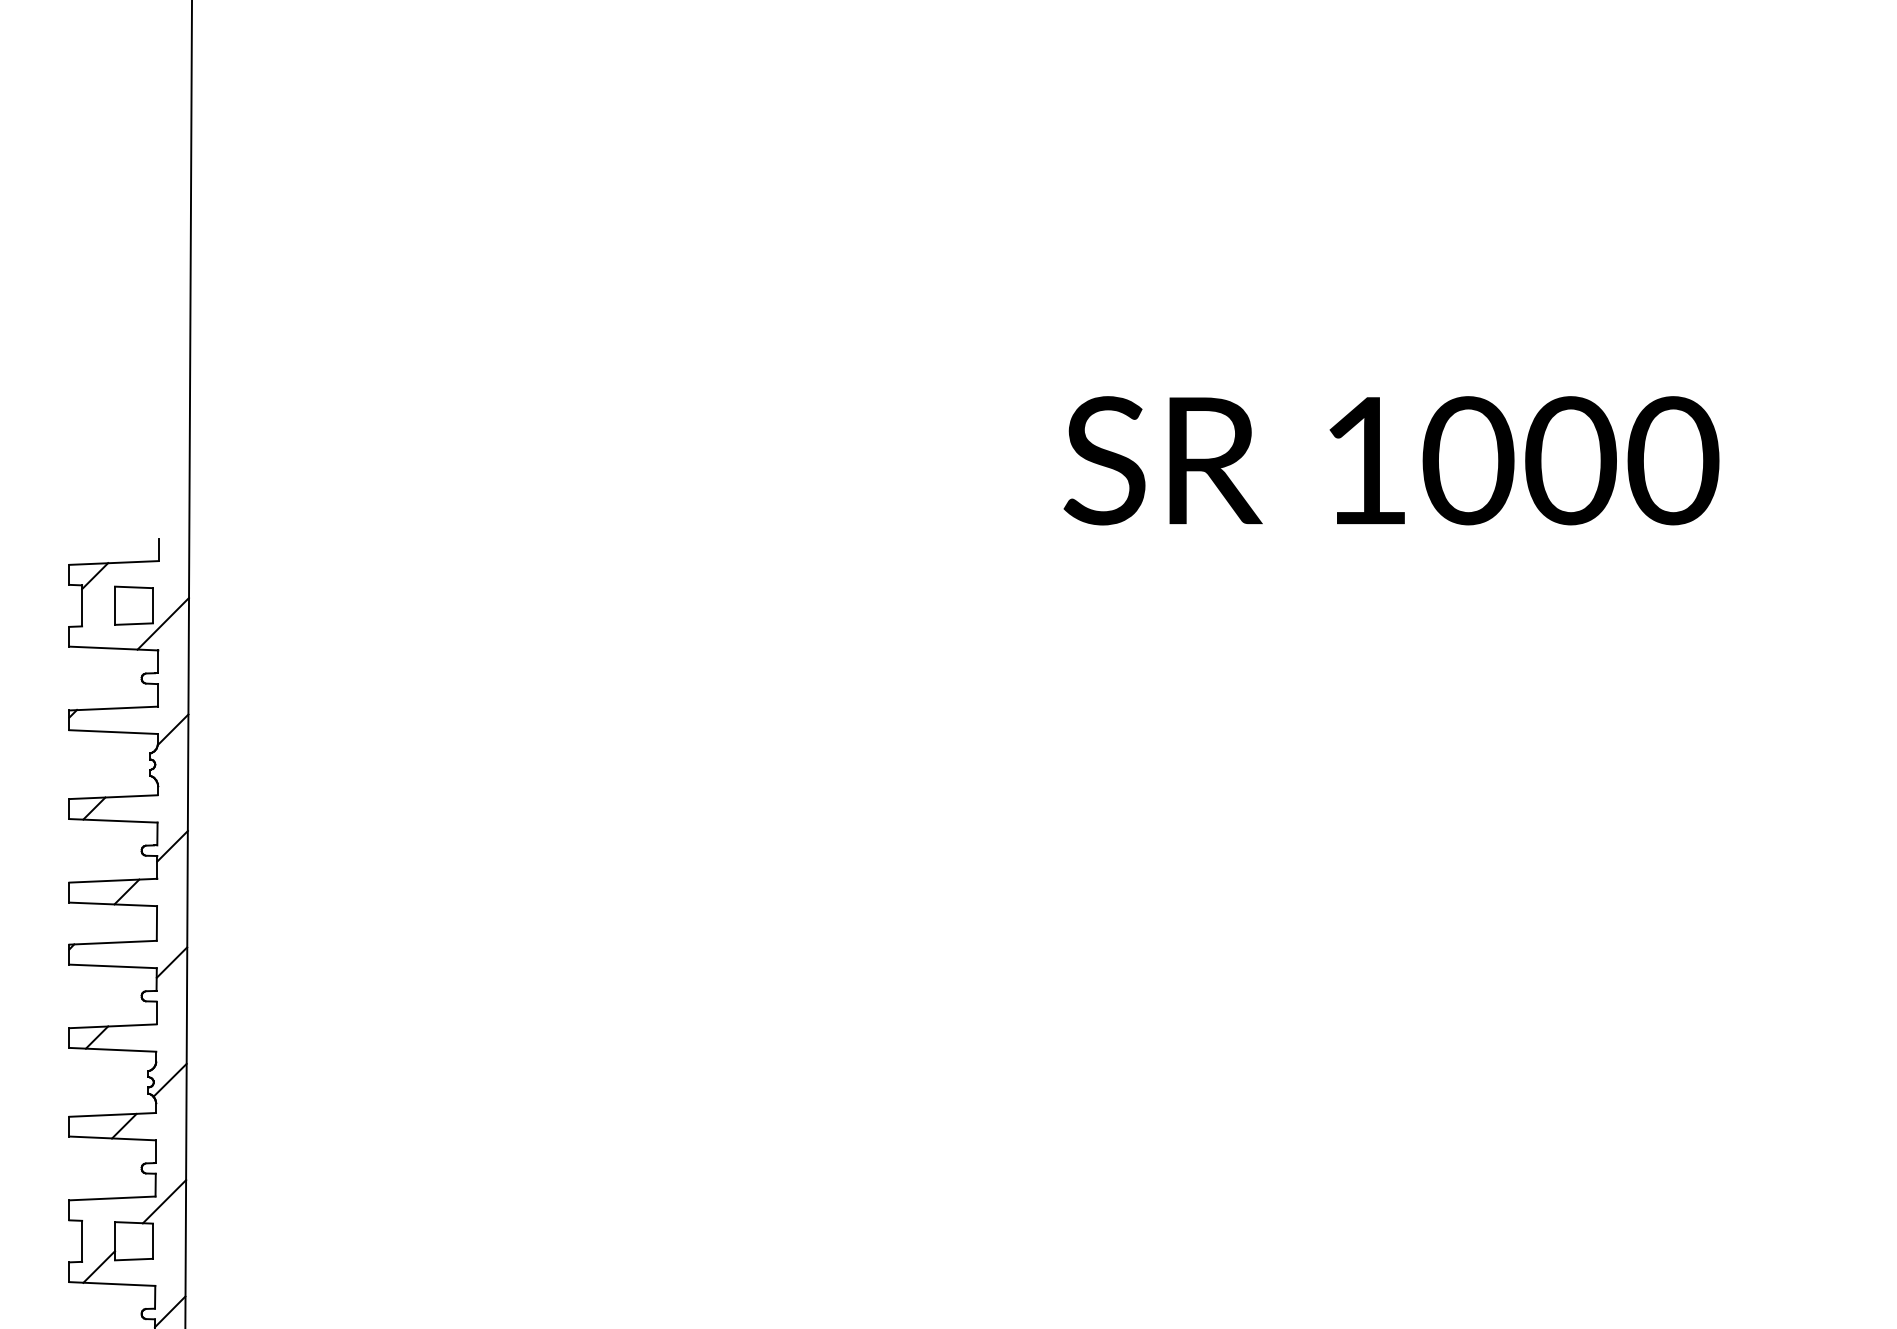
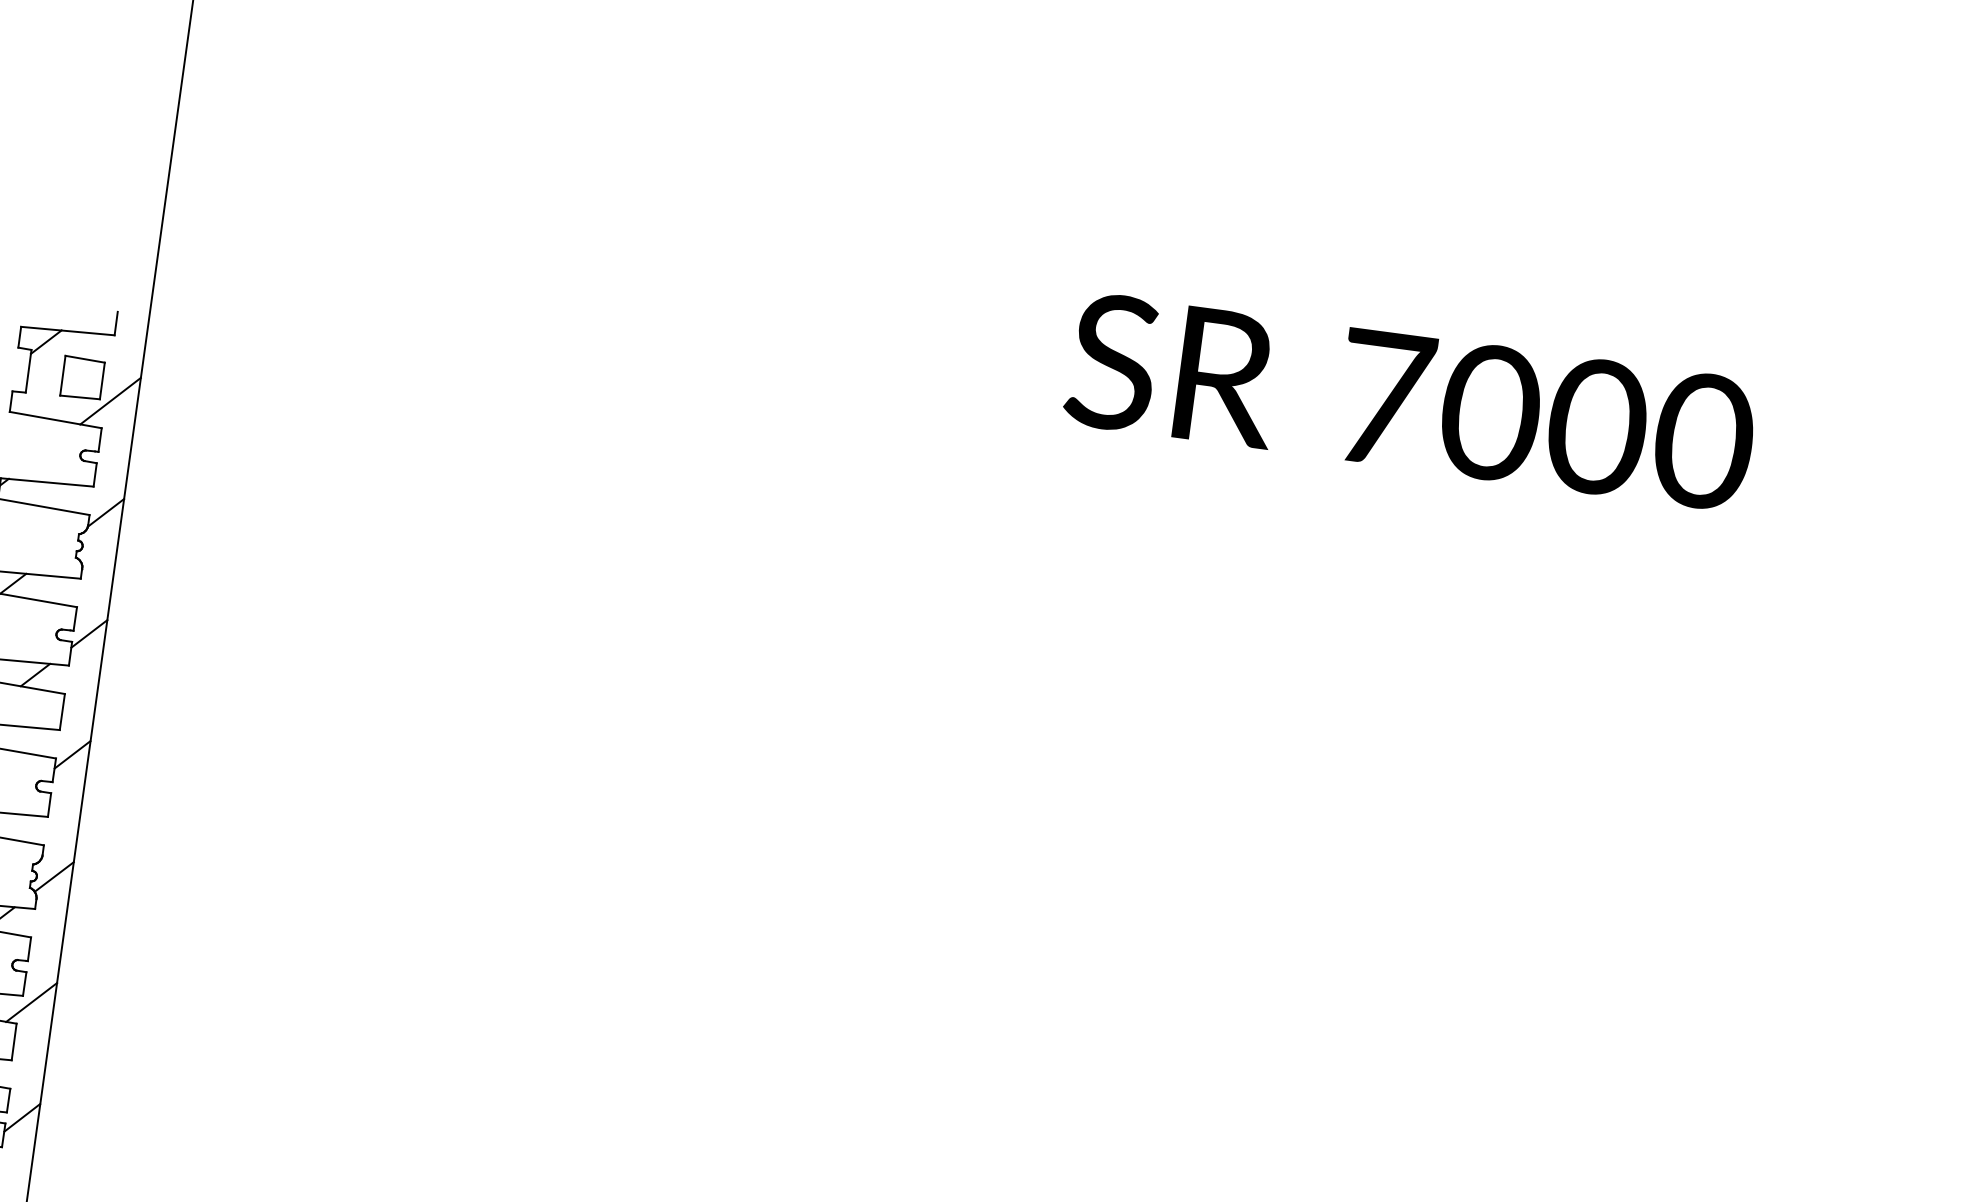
text: (1367, 460) -> (1385, 398), 1000 -> 7000

